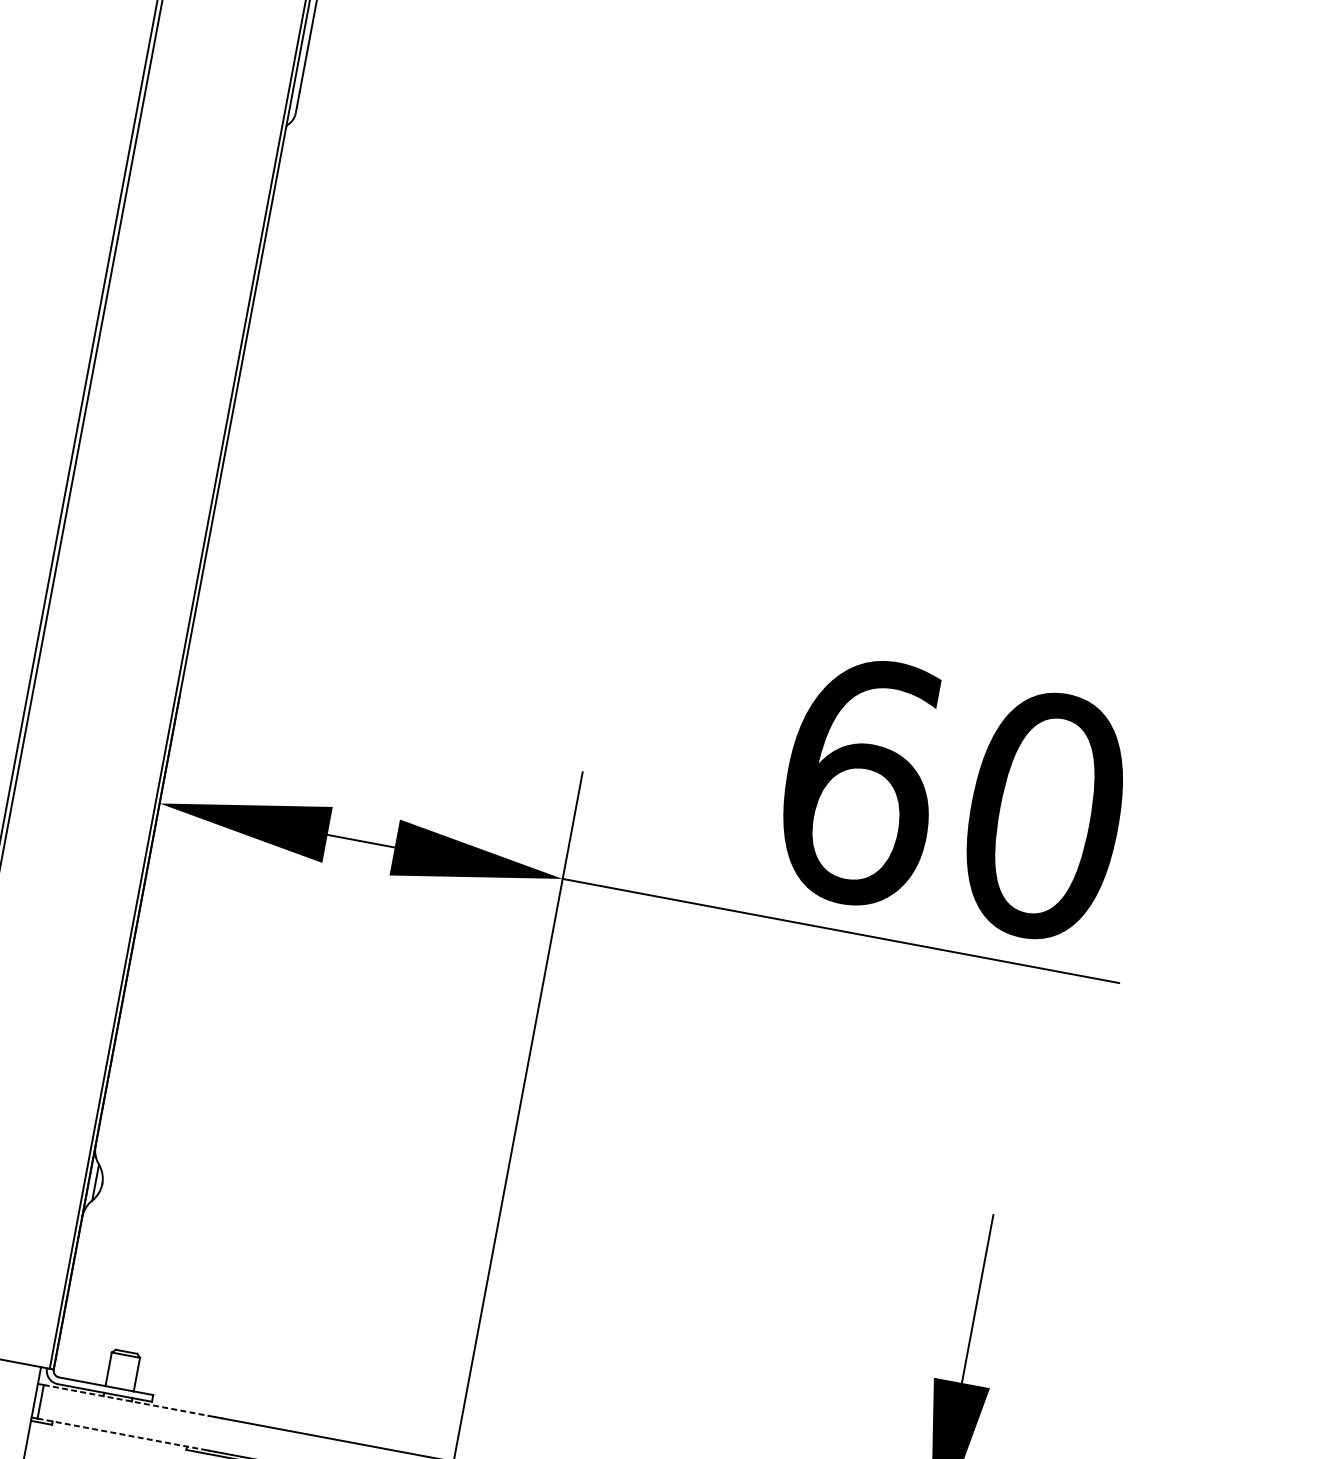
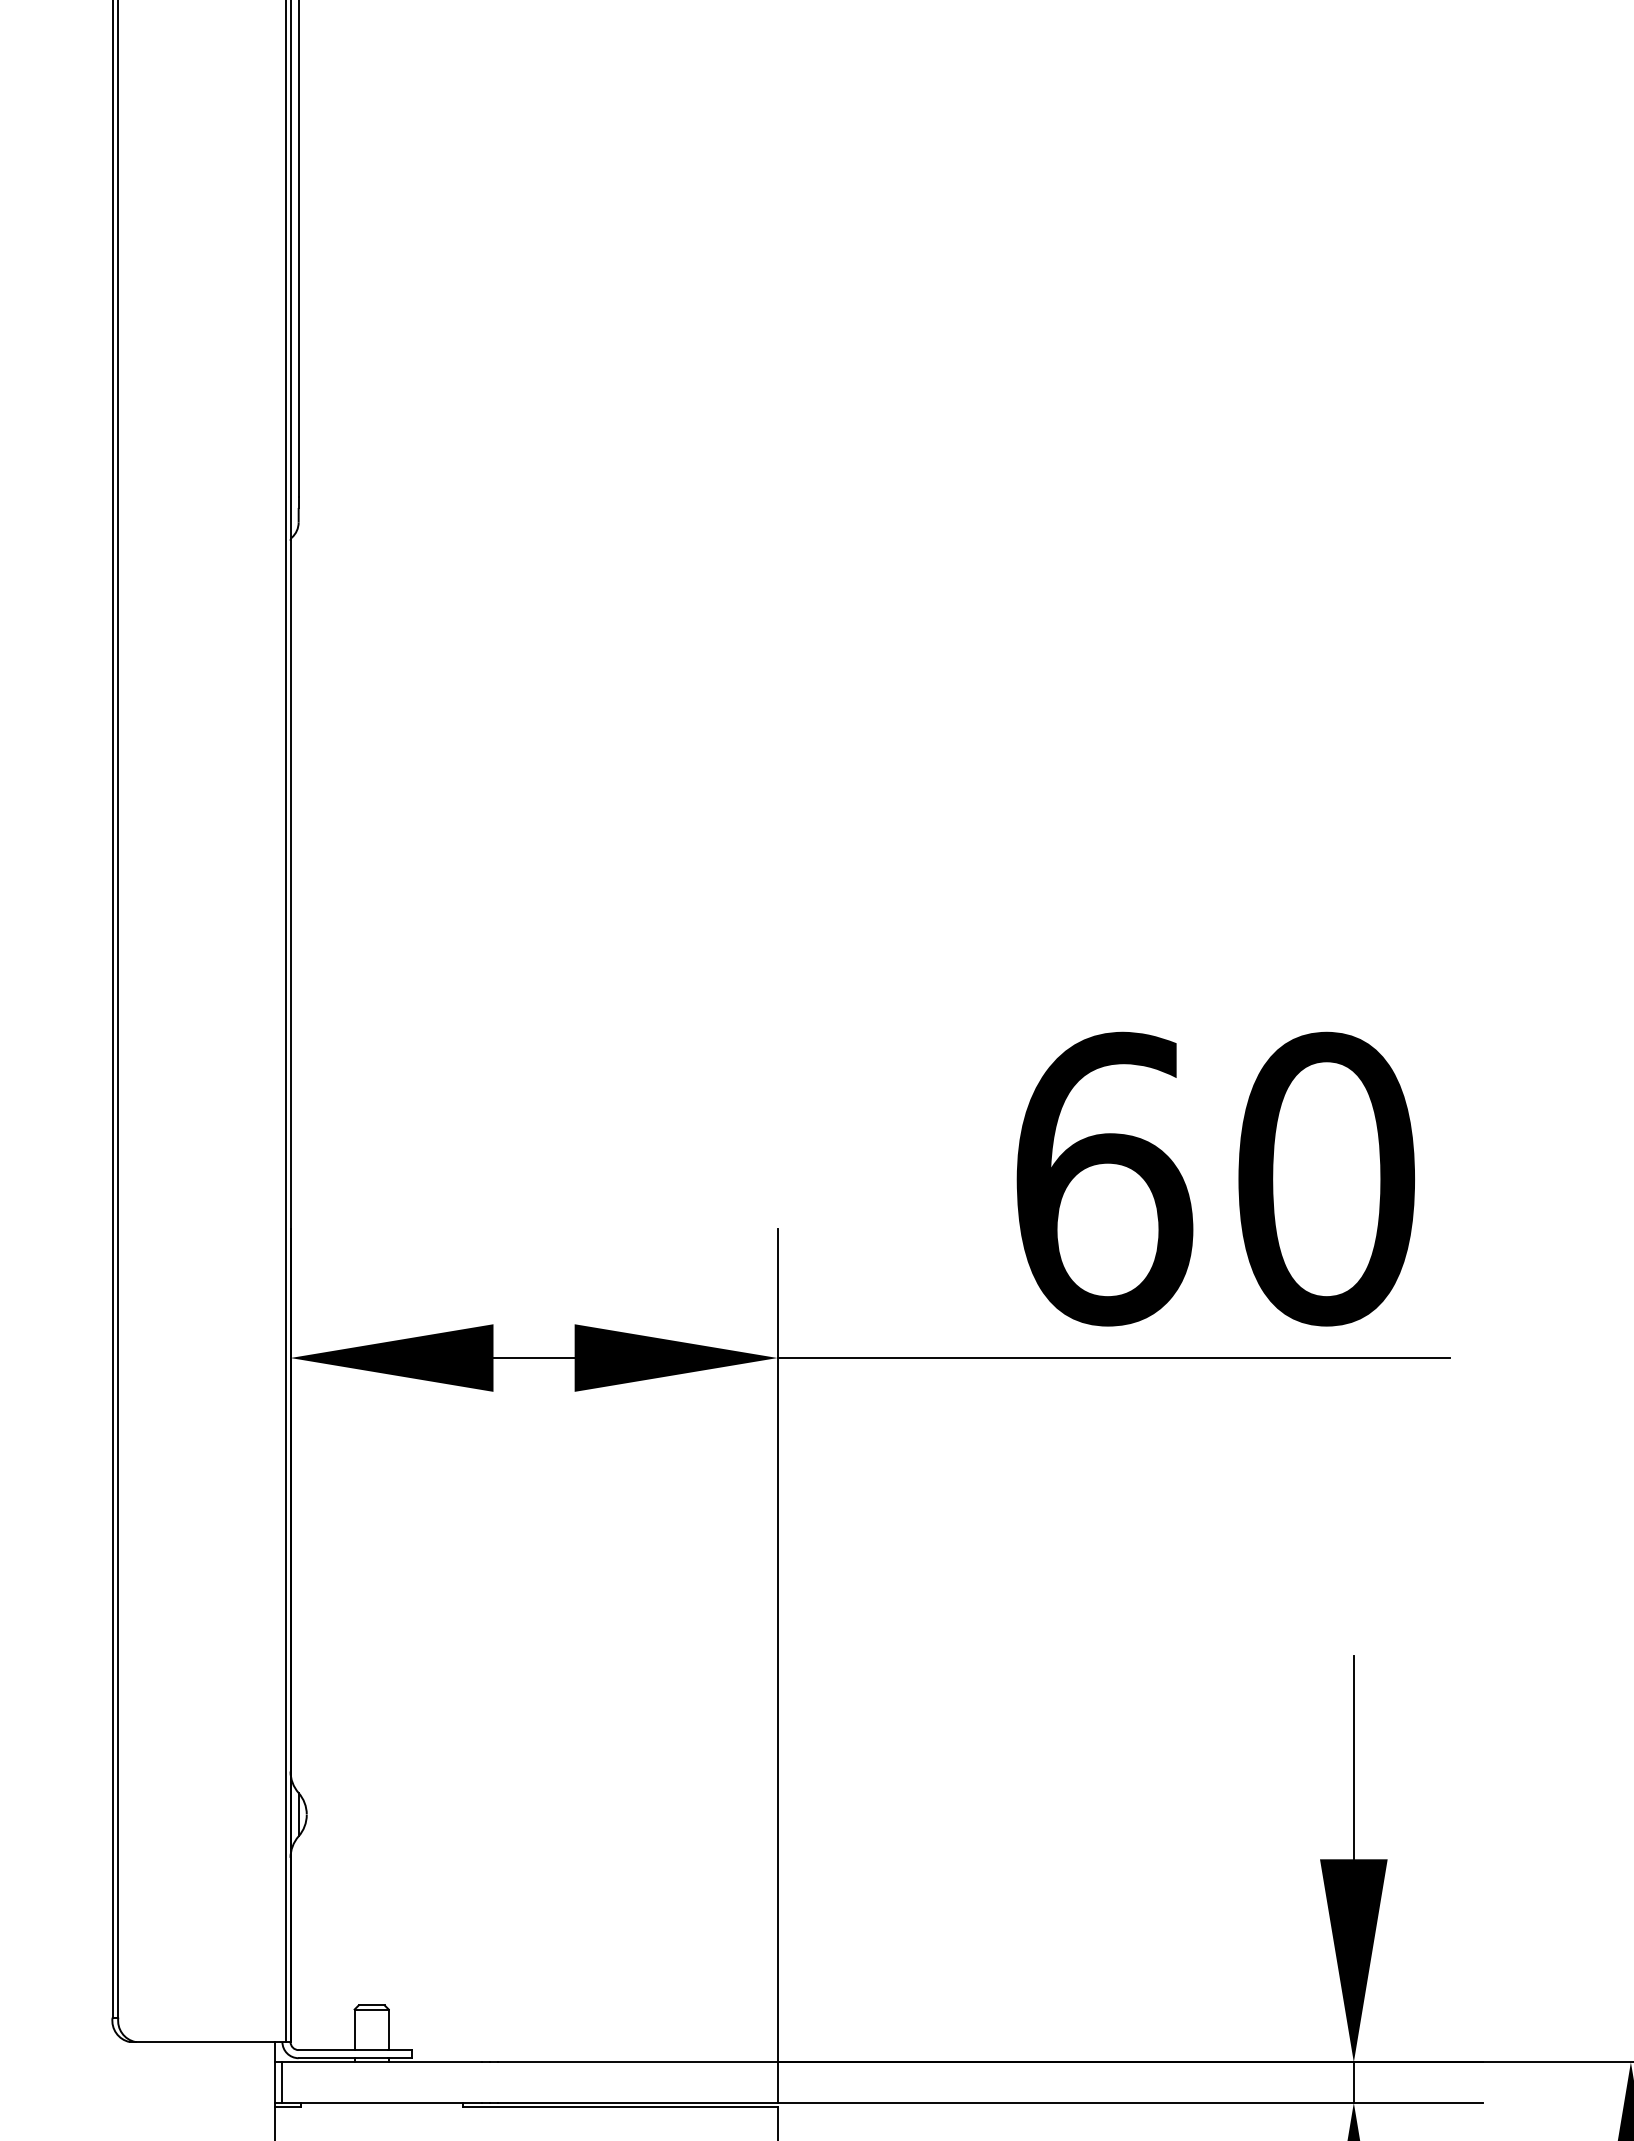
line: (126, 1400) -> (382, 2062), dashed -> solid
line: (120, 1433) -> (382, 2102), dashed -> solid

